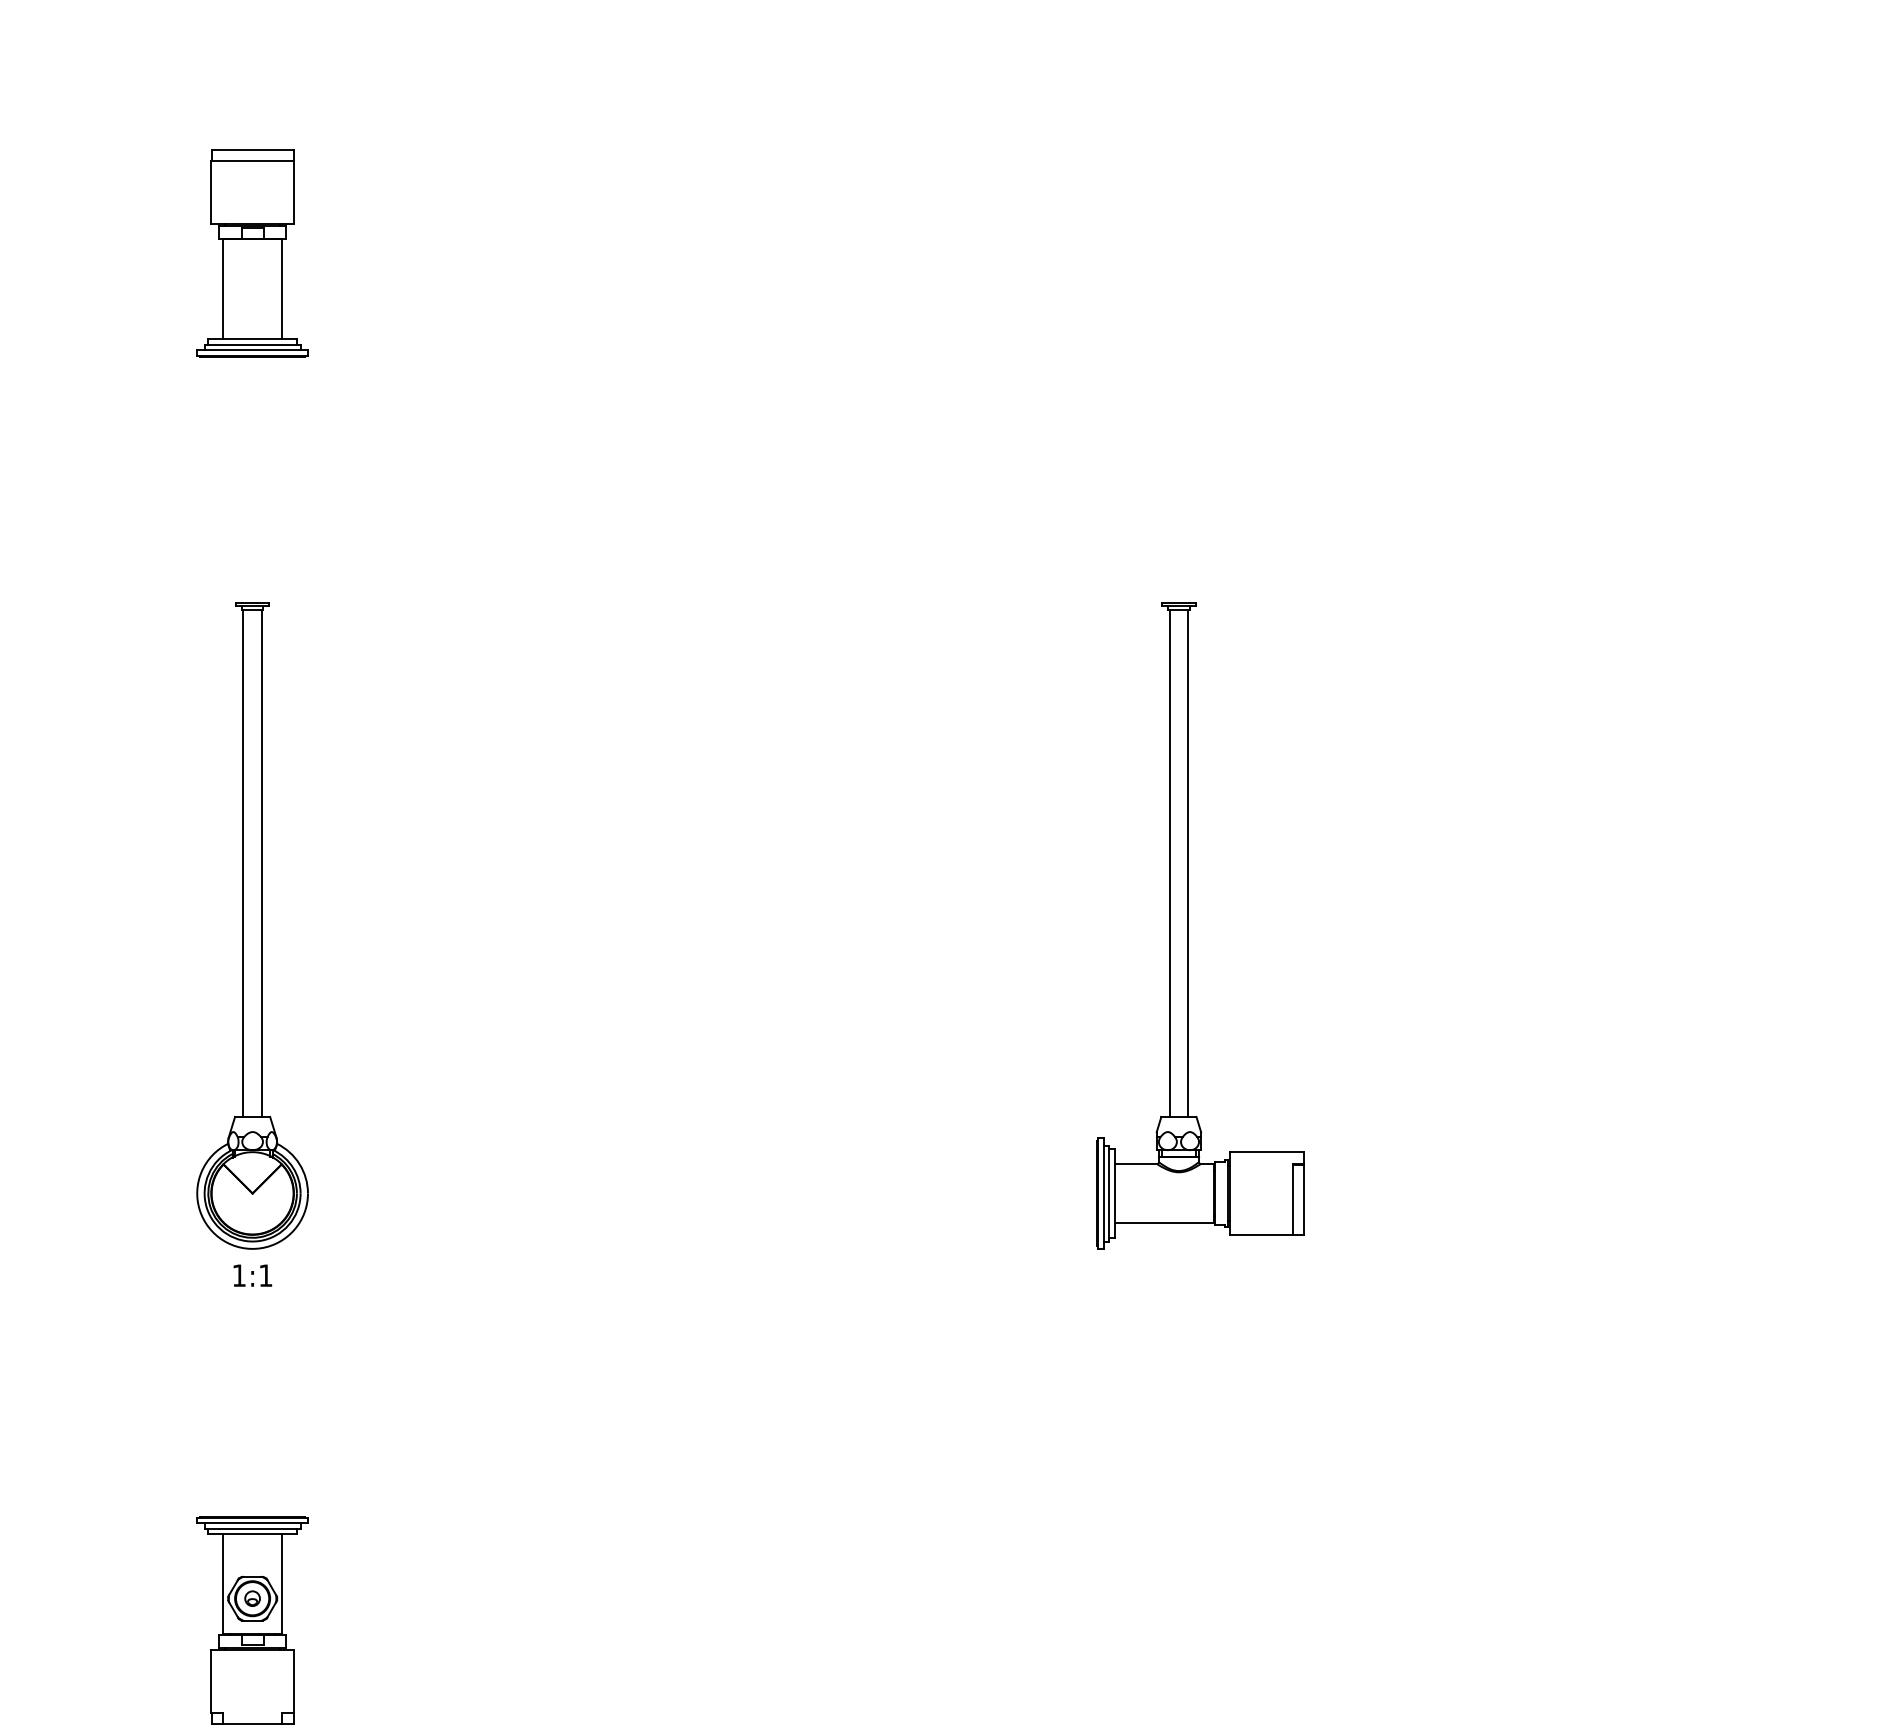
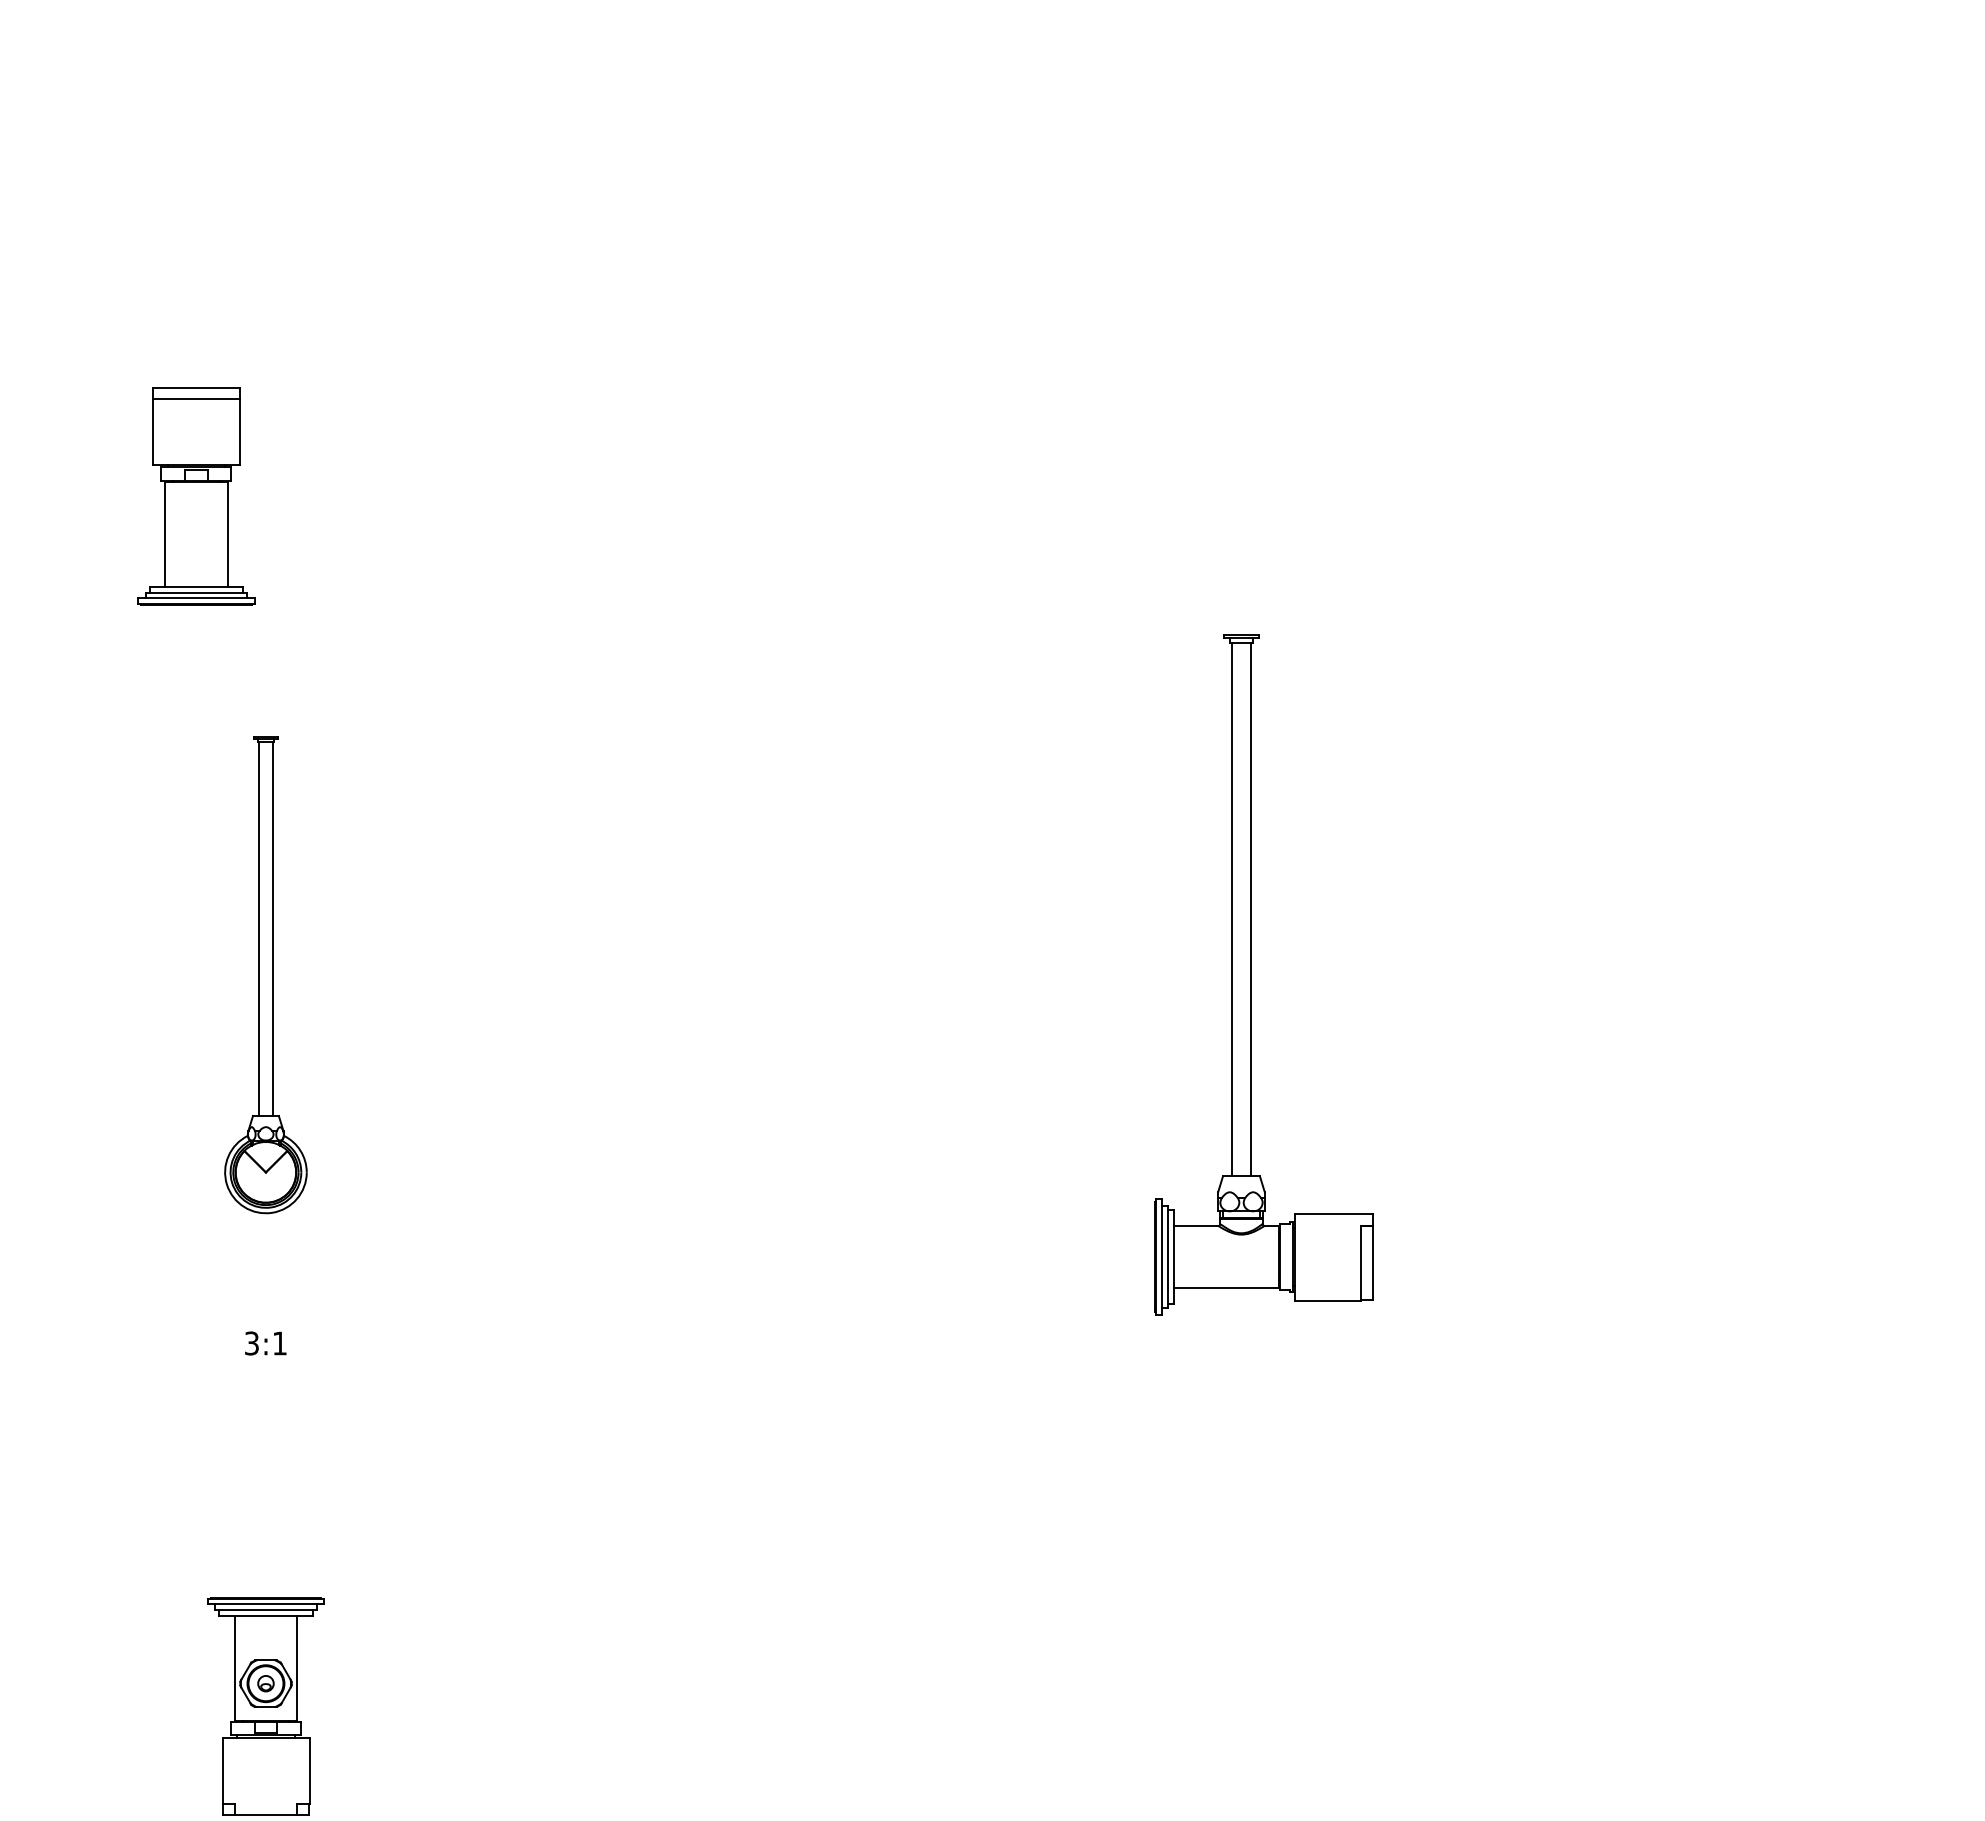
part: (252, 253) -> (196, 496), moved
part: (252, 925) -> (265, 974), size x0.7
text: (238, 1275) -> (251, 1343), 1:1 -> 3:1

